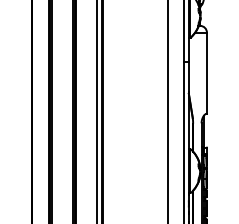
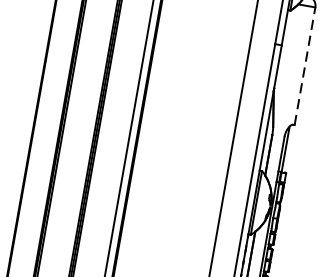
line: (206, 73) -> (304, 66), solid -> dashed

